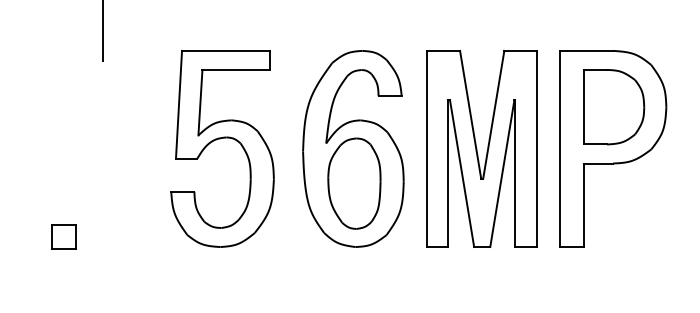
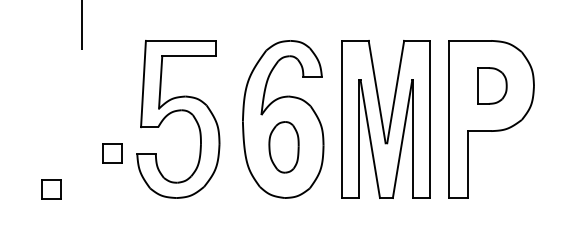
part: (614, 106) -> (492, 85), size x0.6
part: (353, 183) -> (283, 147), size x0.7
part: (140, 191) -> (112, 153), added

